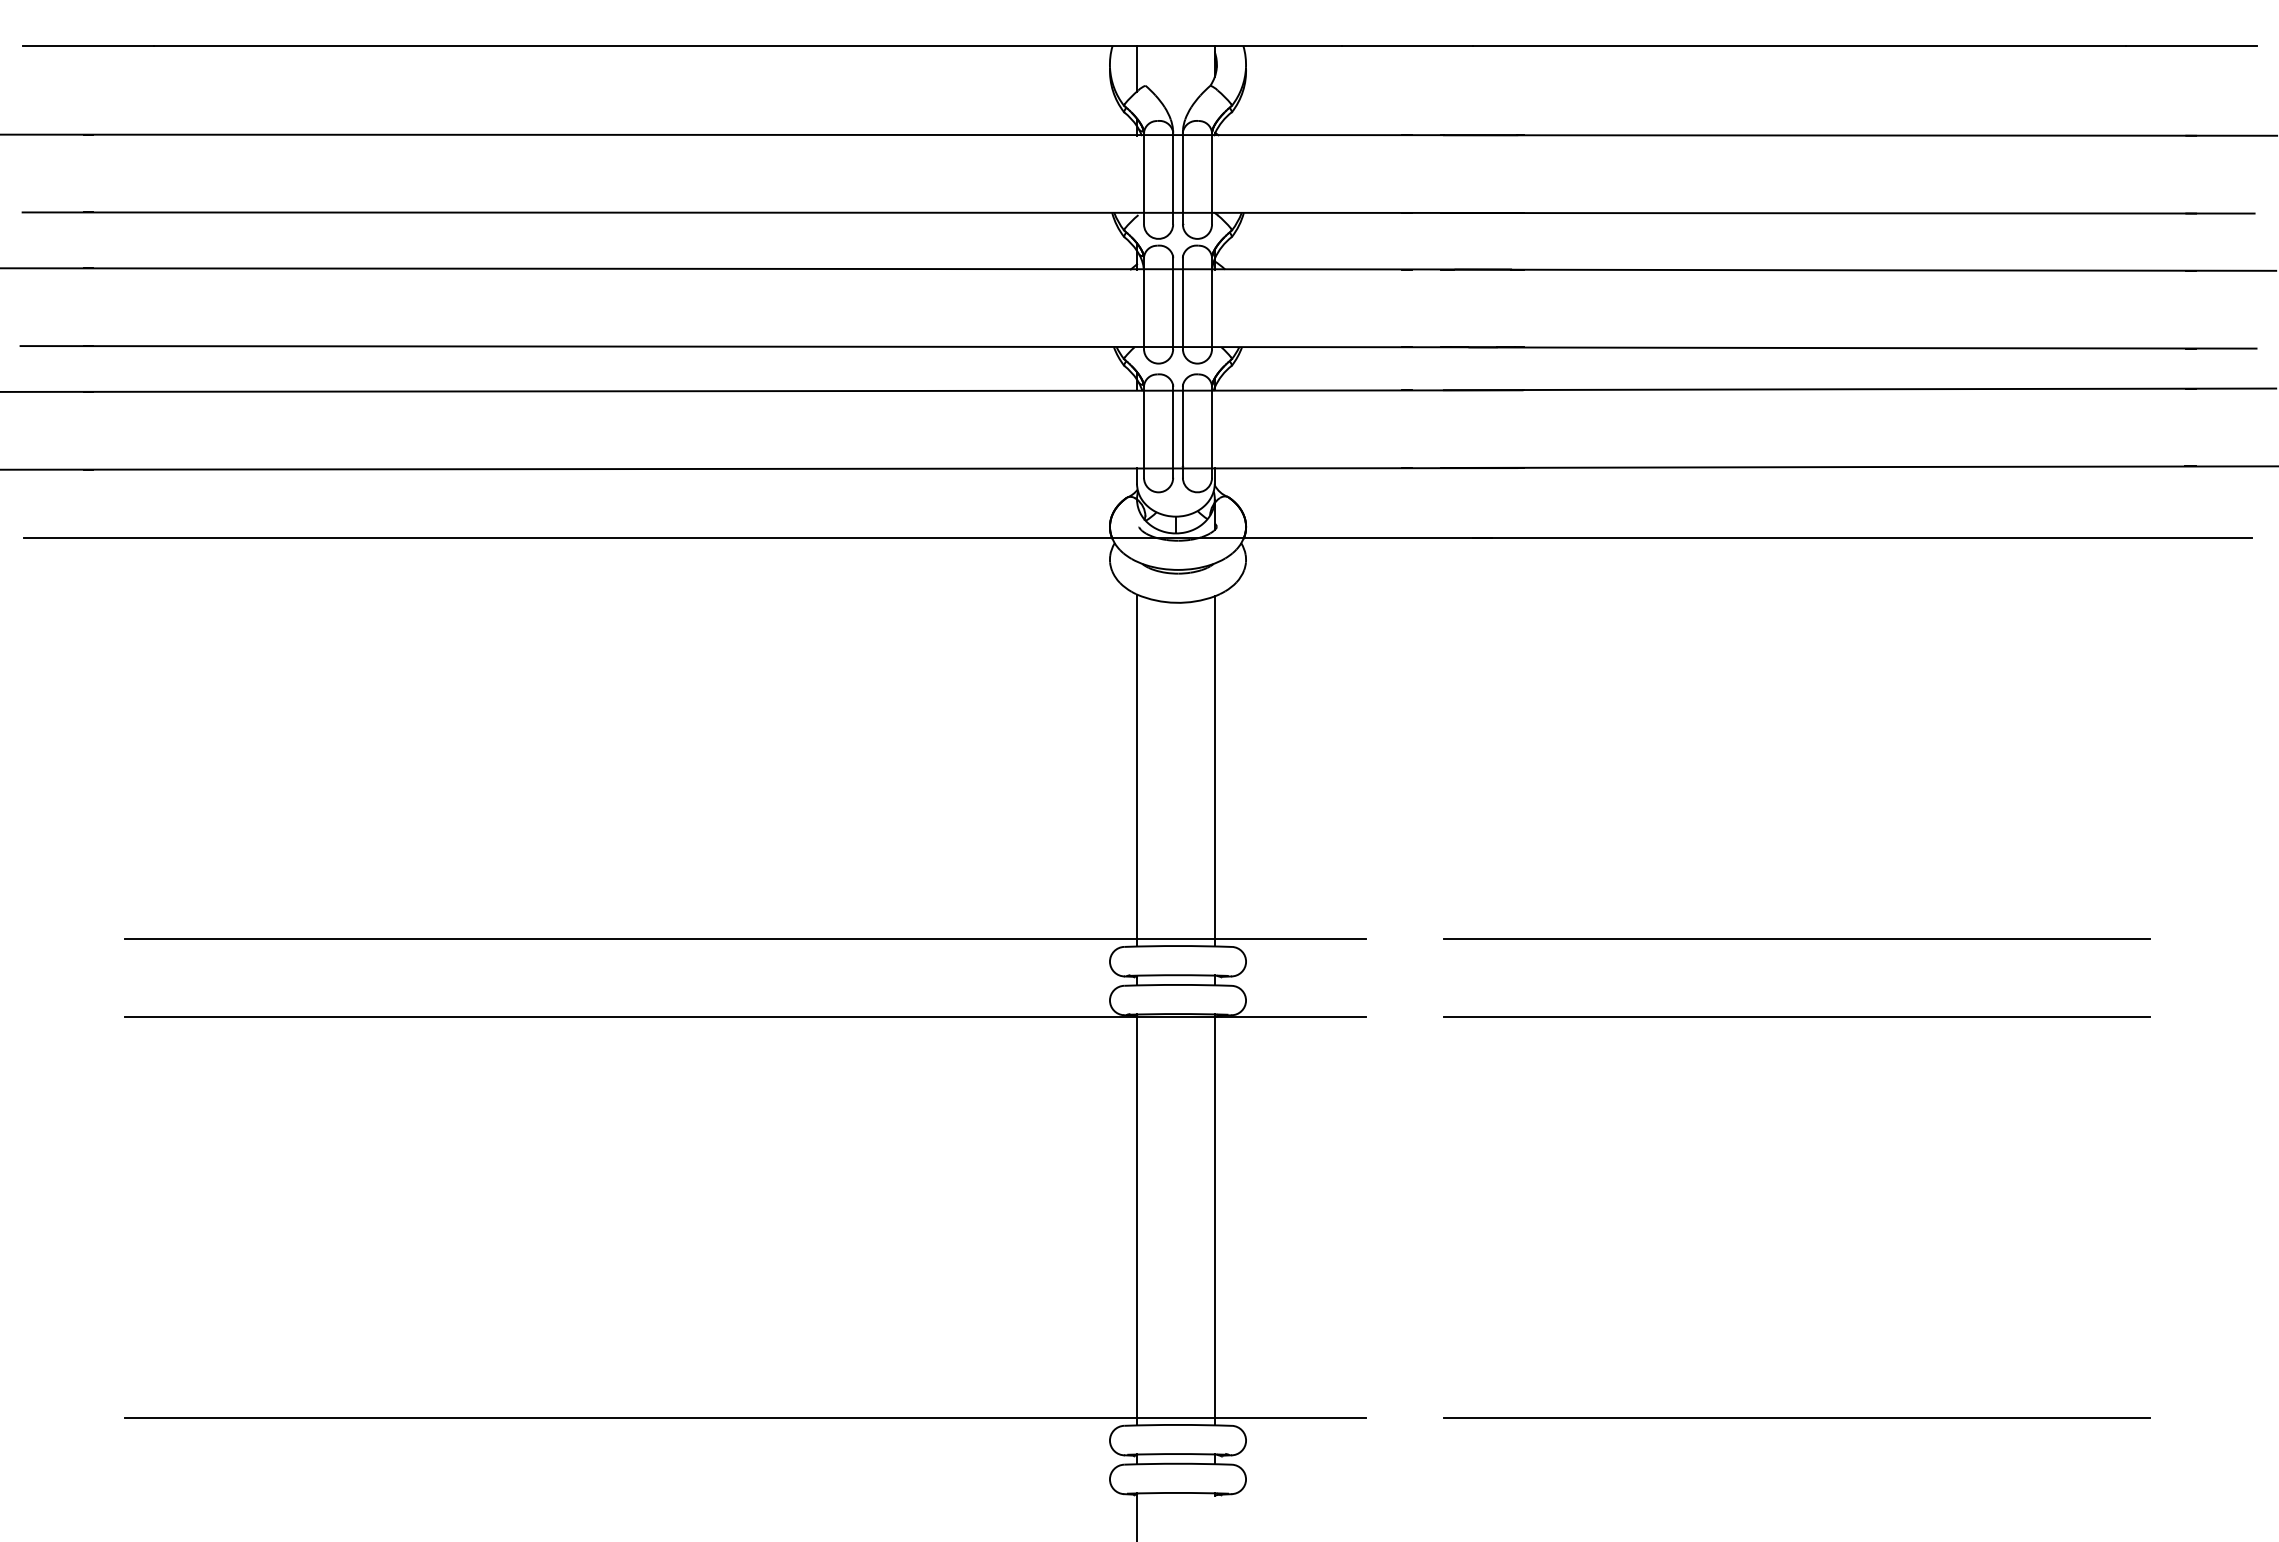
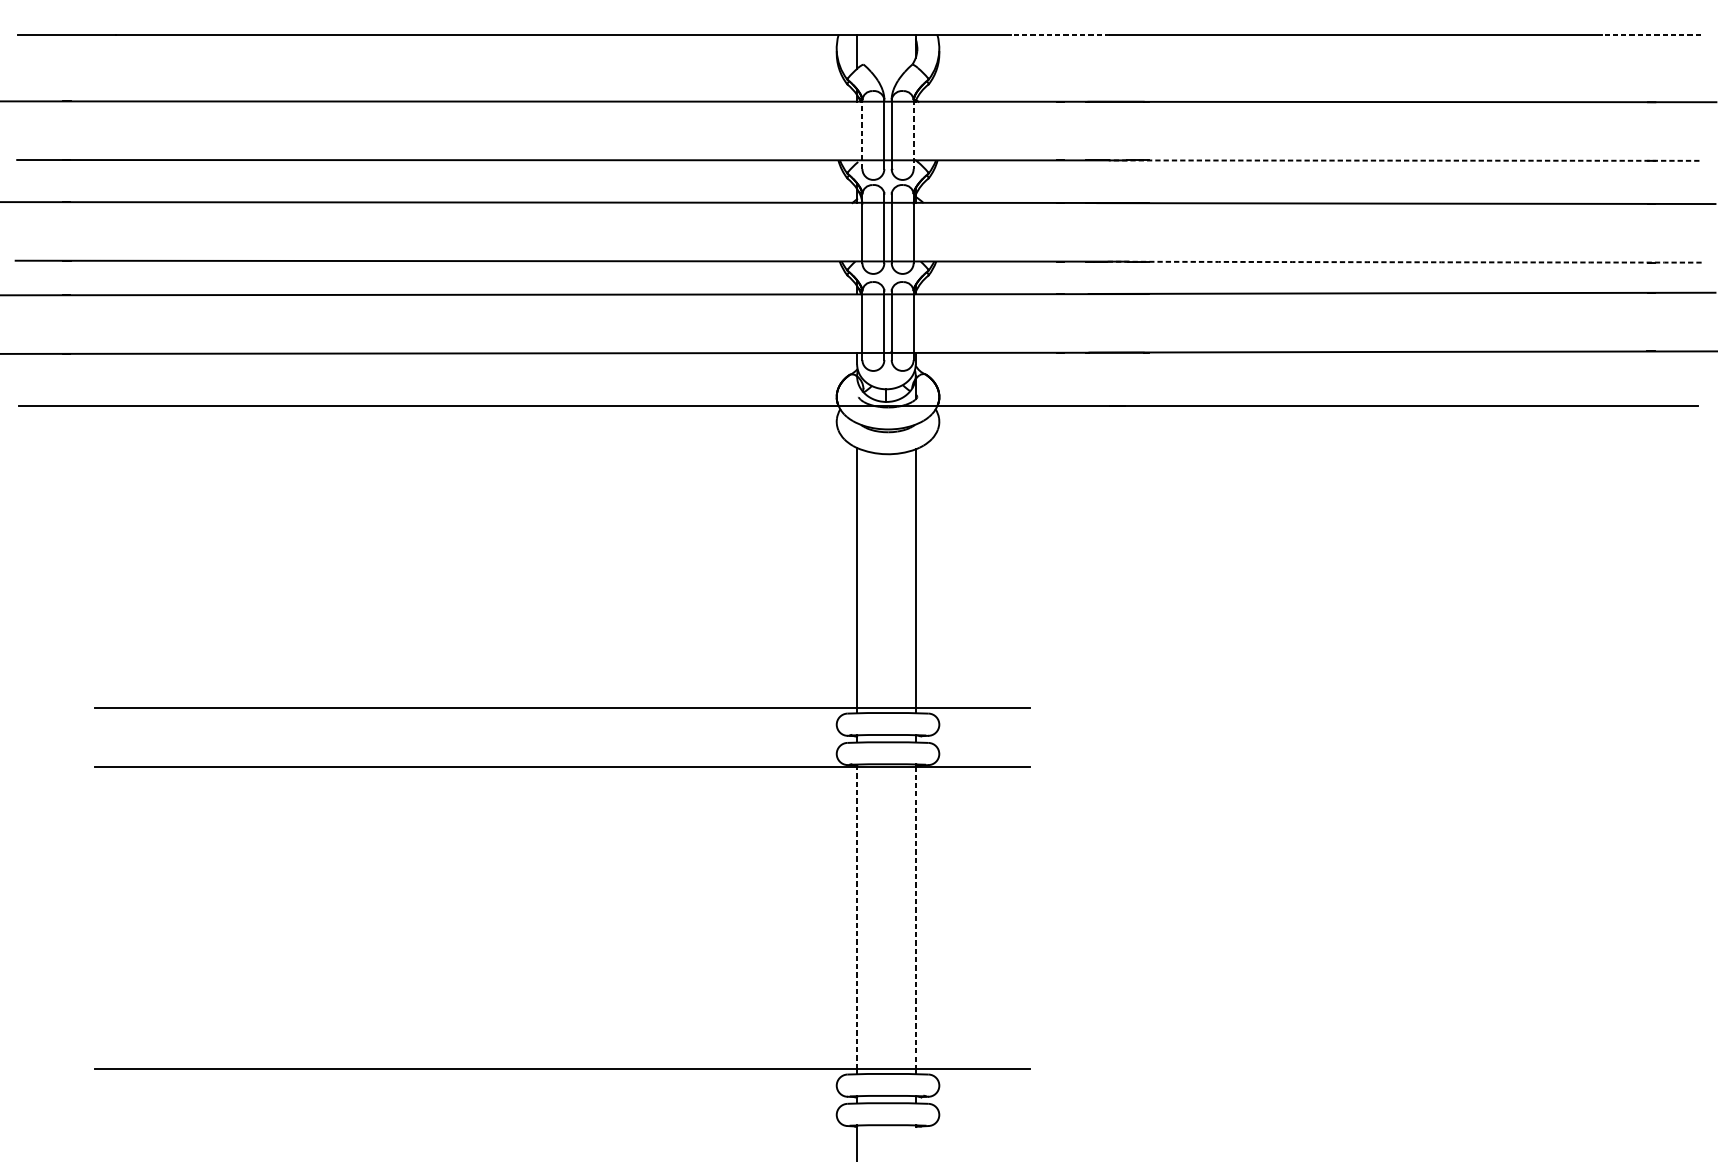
line: (1406, 46) -> (1060, 34), solid -> dashed
line: (2190, 46) -> (1651, 34), solid -> dashed
line: (1144, 178) -> (862, 134), solid -> dashed
line: (1212, 178) -> (914, 134), solid -> dashed
line: (1862, 213) -> (1403, 160), solid -> dashed
arc: (1862, 348) -> (1403, 262), solid -> dashed
line: (1797, 939) -> (1354, 707), removed
line: (1796, 1016) -> (1354, 766), removed
line: (1137, 1216) -> (857, 916), solid -> dashed
line: (1214, 1217) -> (915, 917), solid -> dashed
line: (1796, 1417) -> (1354, 1068), removed

